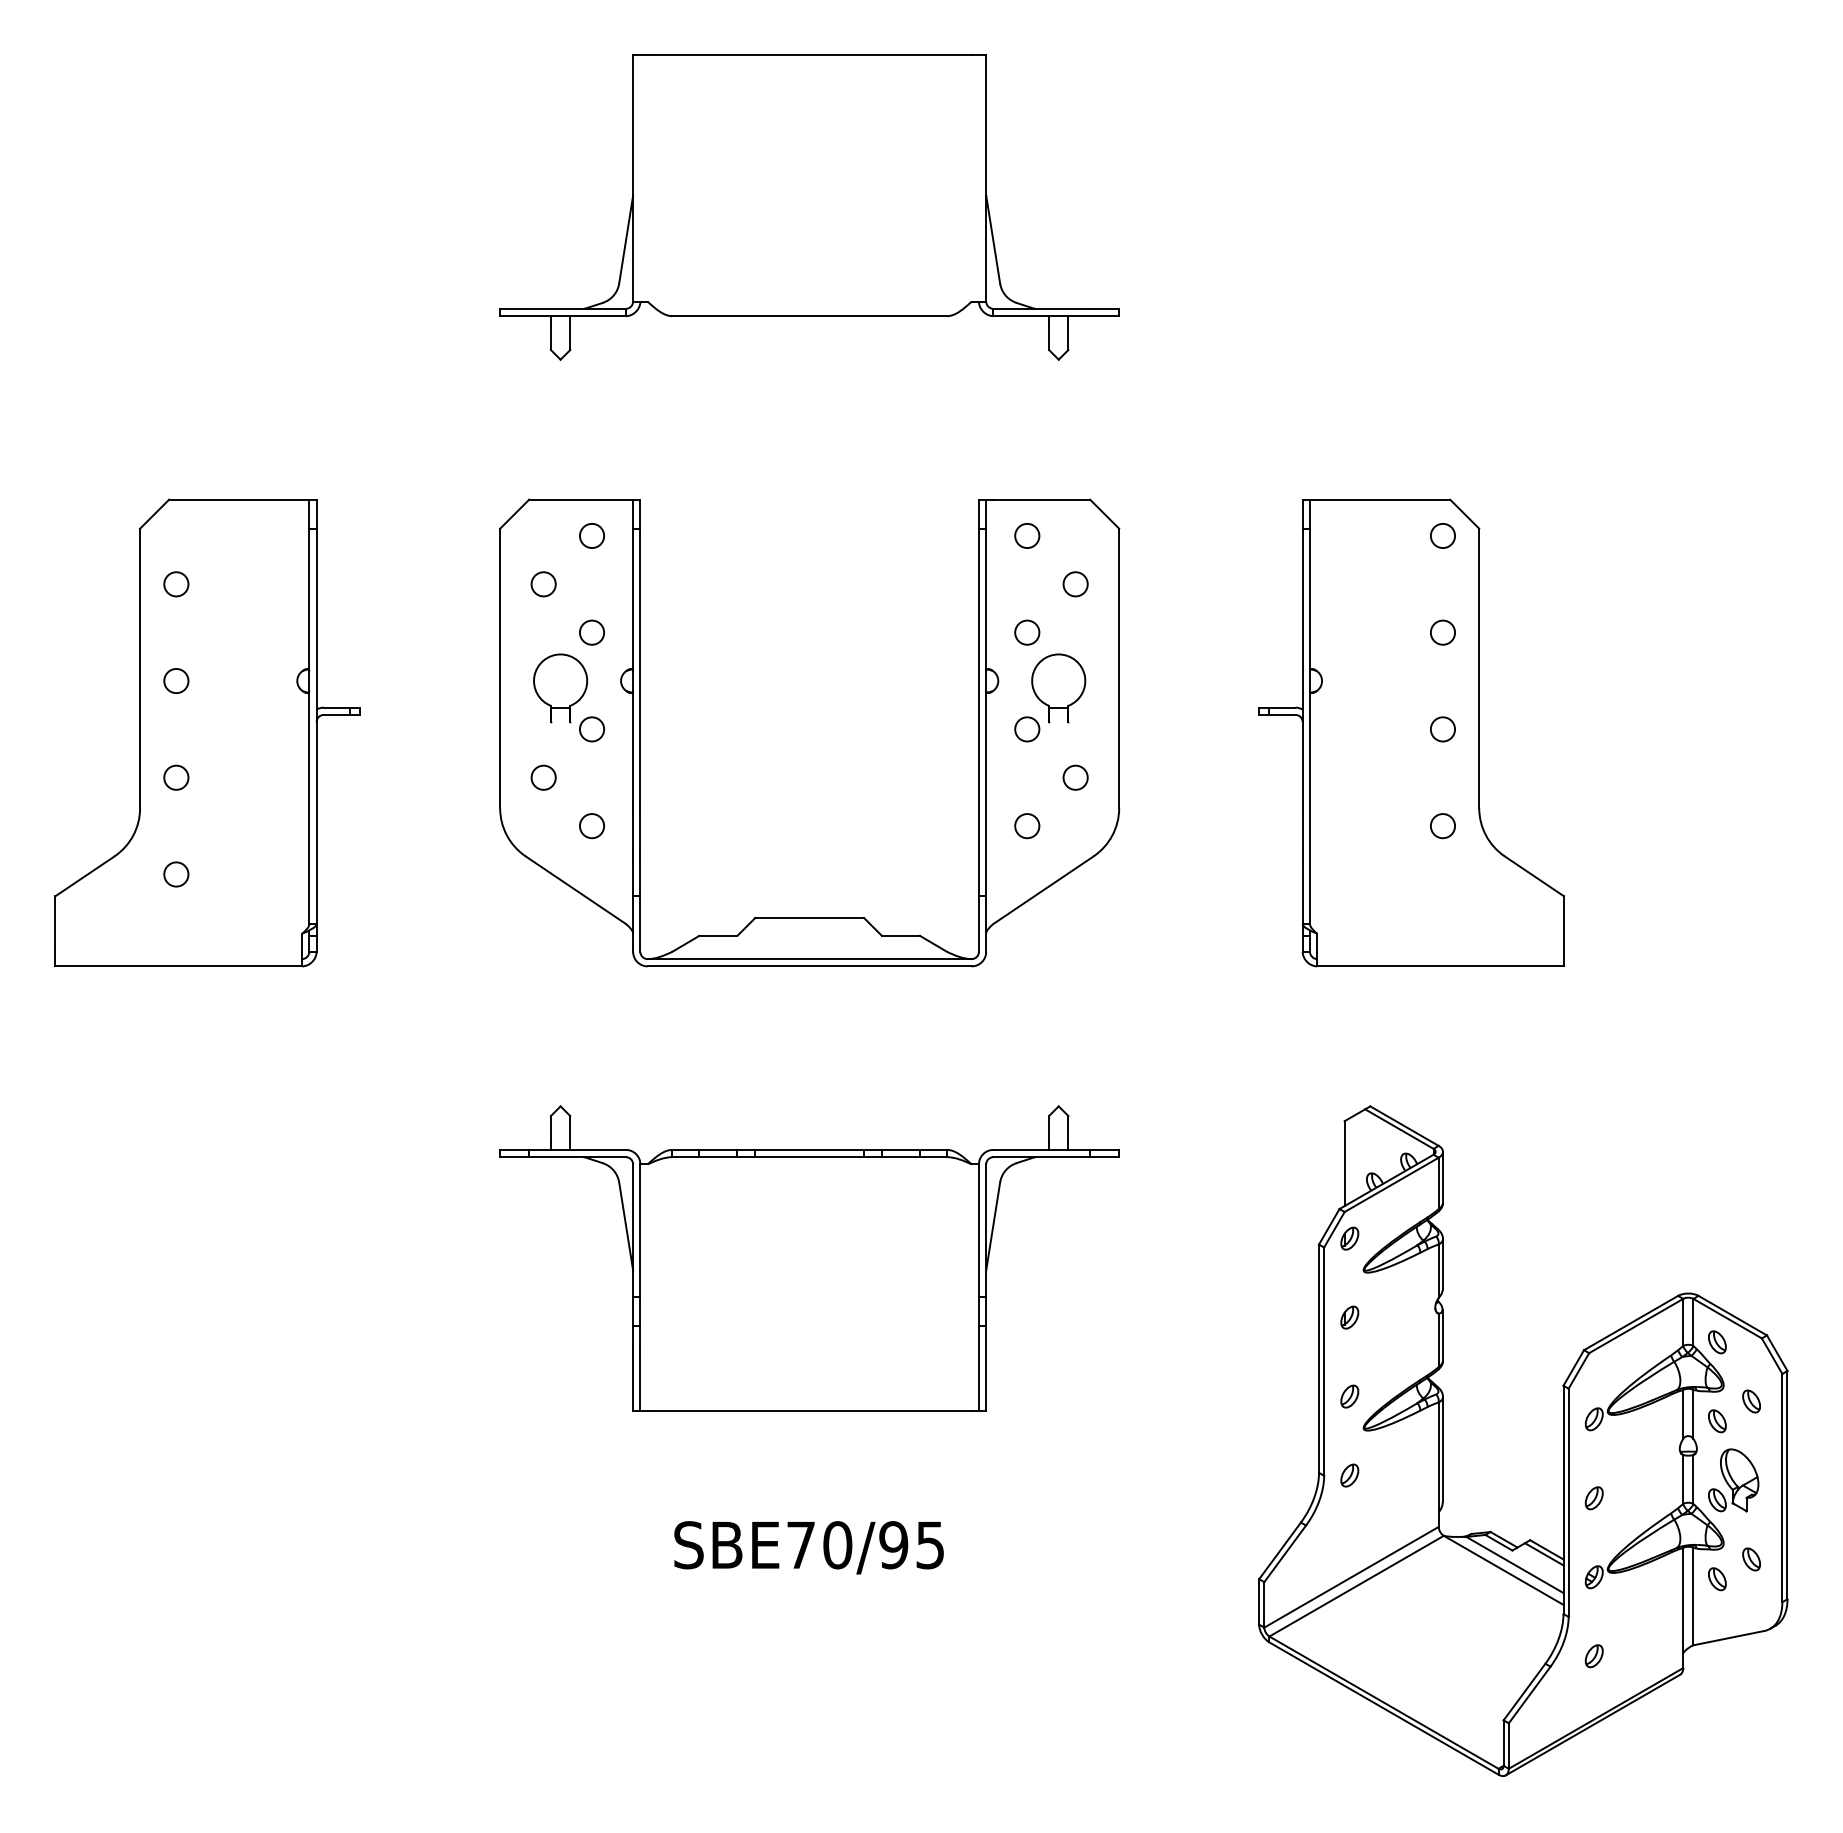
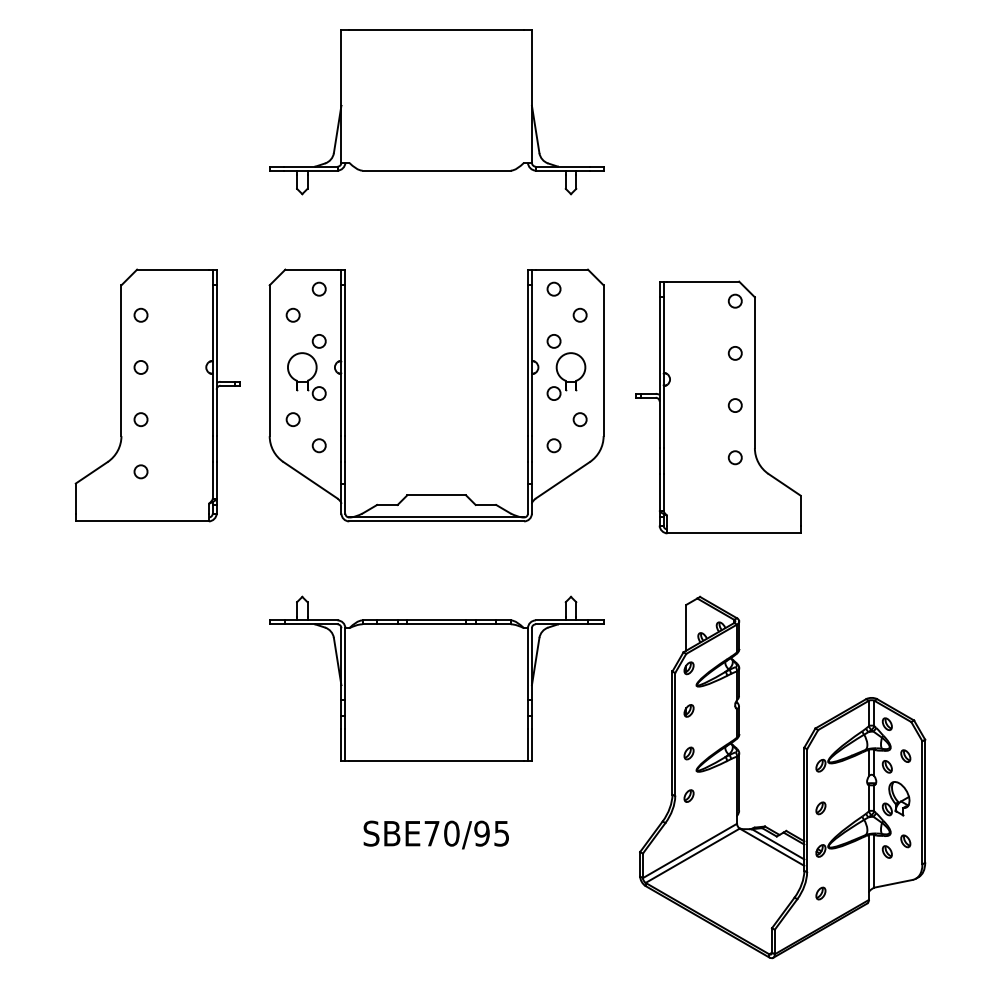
part: (206, 732) -> (157, 395), moved
part: (1411, 732) -> (718, 407), moved
part: (1561, 1441) -> (803, 777), moved

